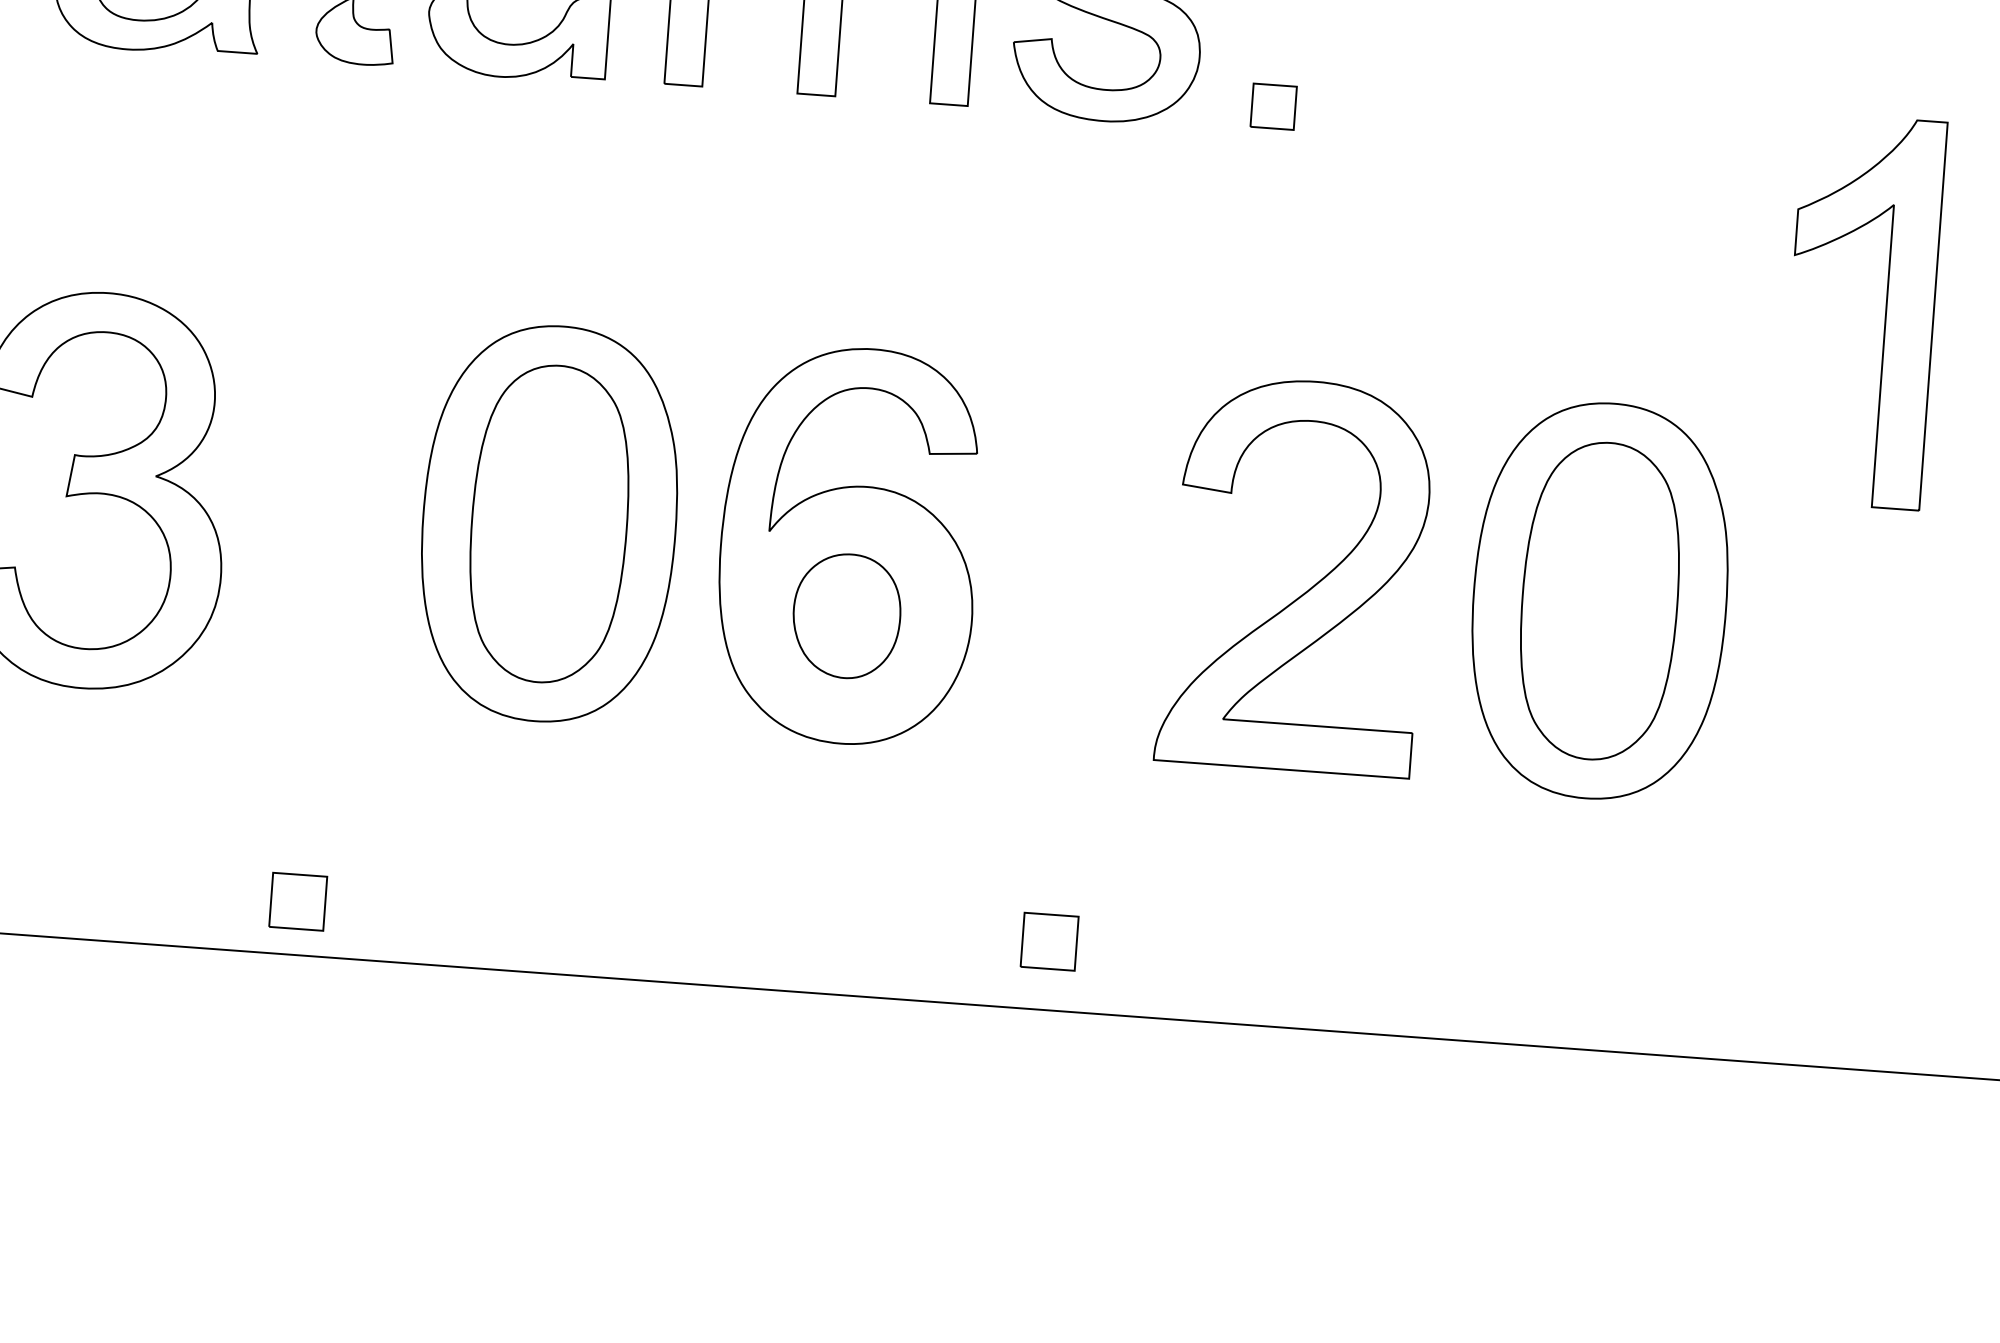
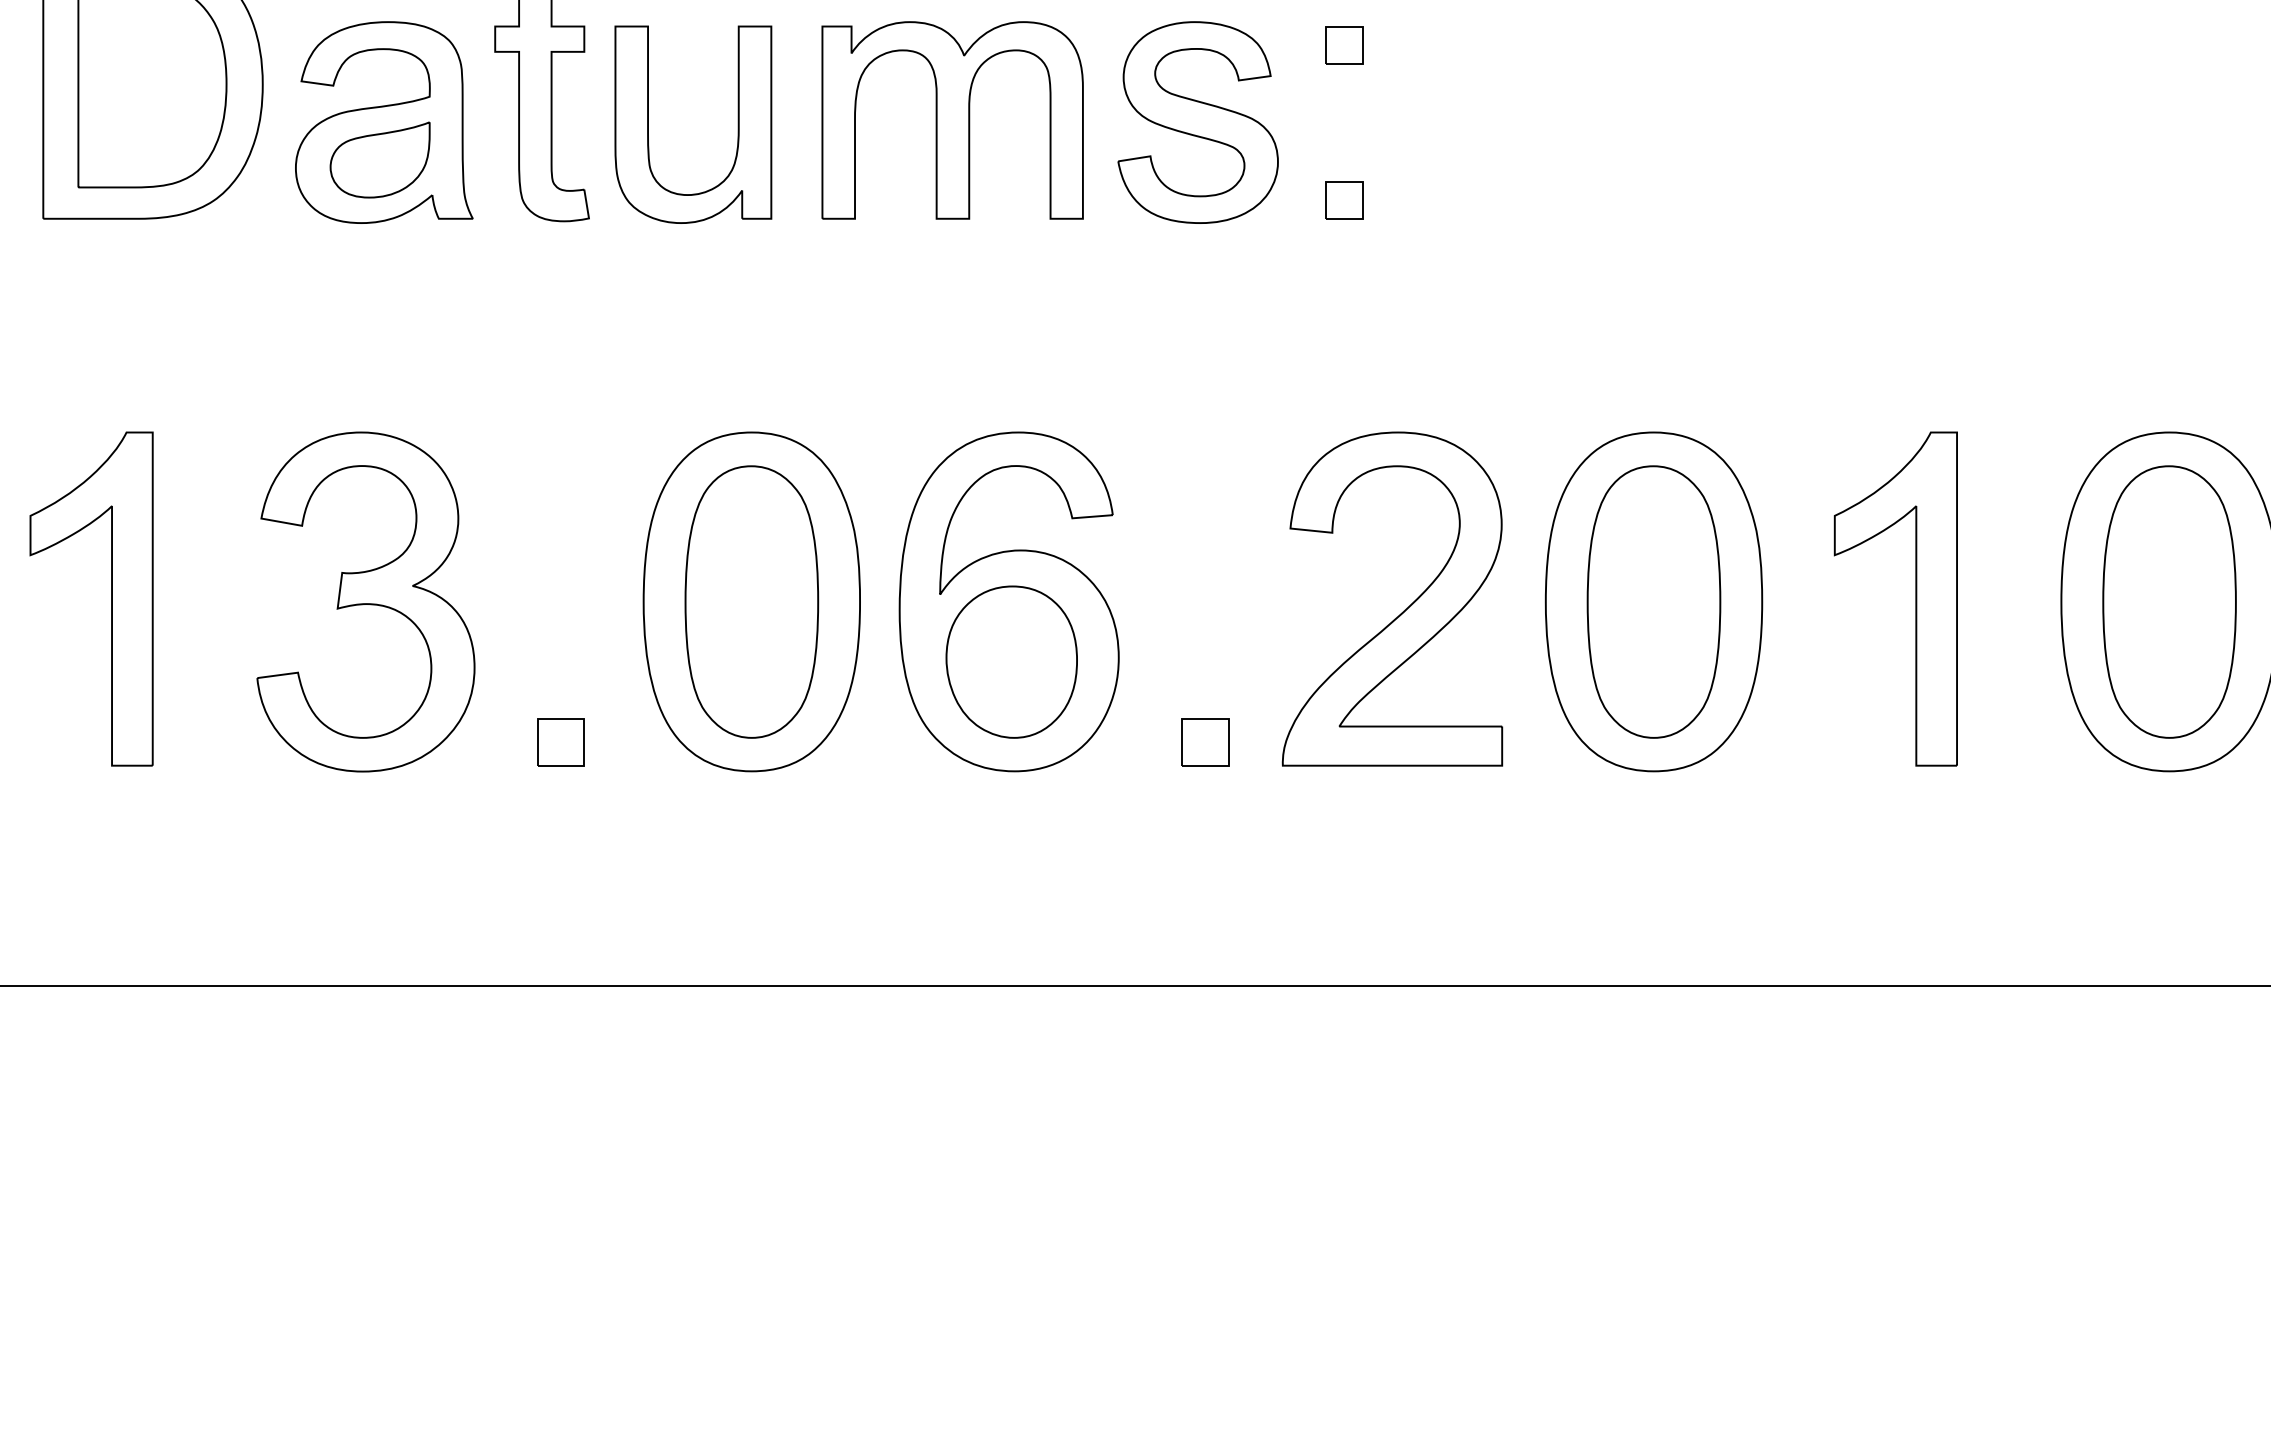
part: (1885, 312) -> (1915, 598), moved
part: (846, 615) -> (1011, 661), size x1.43
part: (297, 901) -> (560, 742), moved
part: (1049, 941) -> (1205, 742), moved

